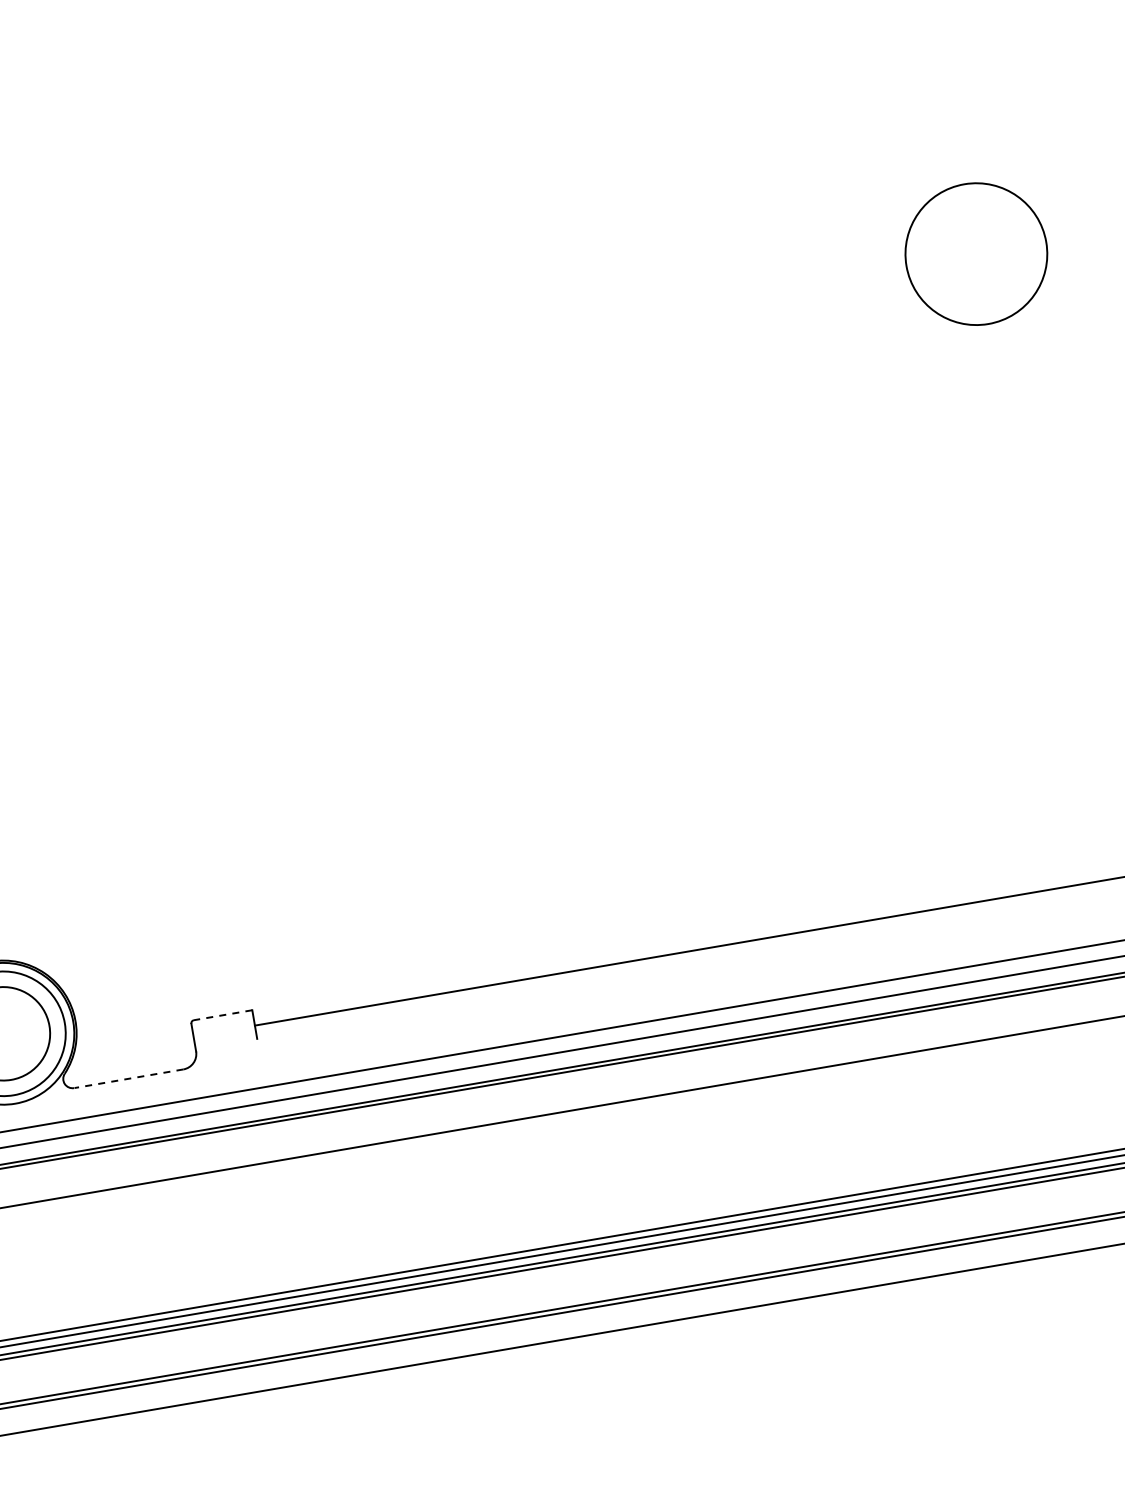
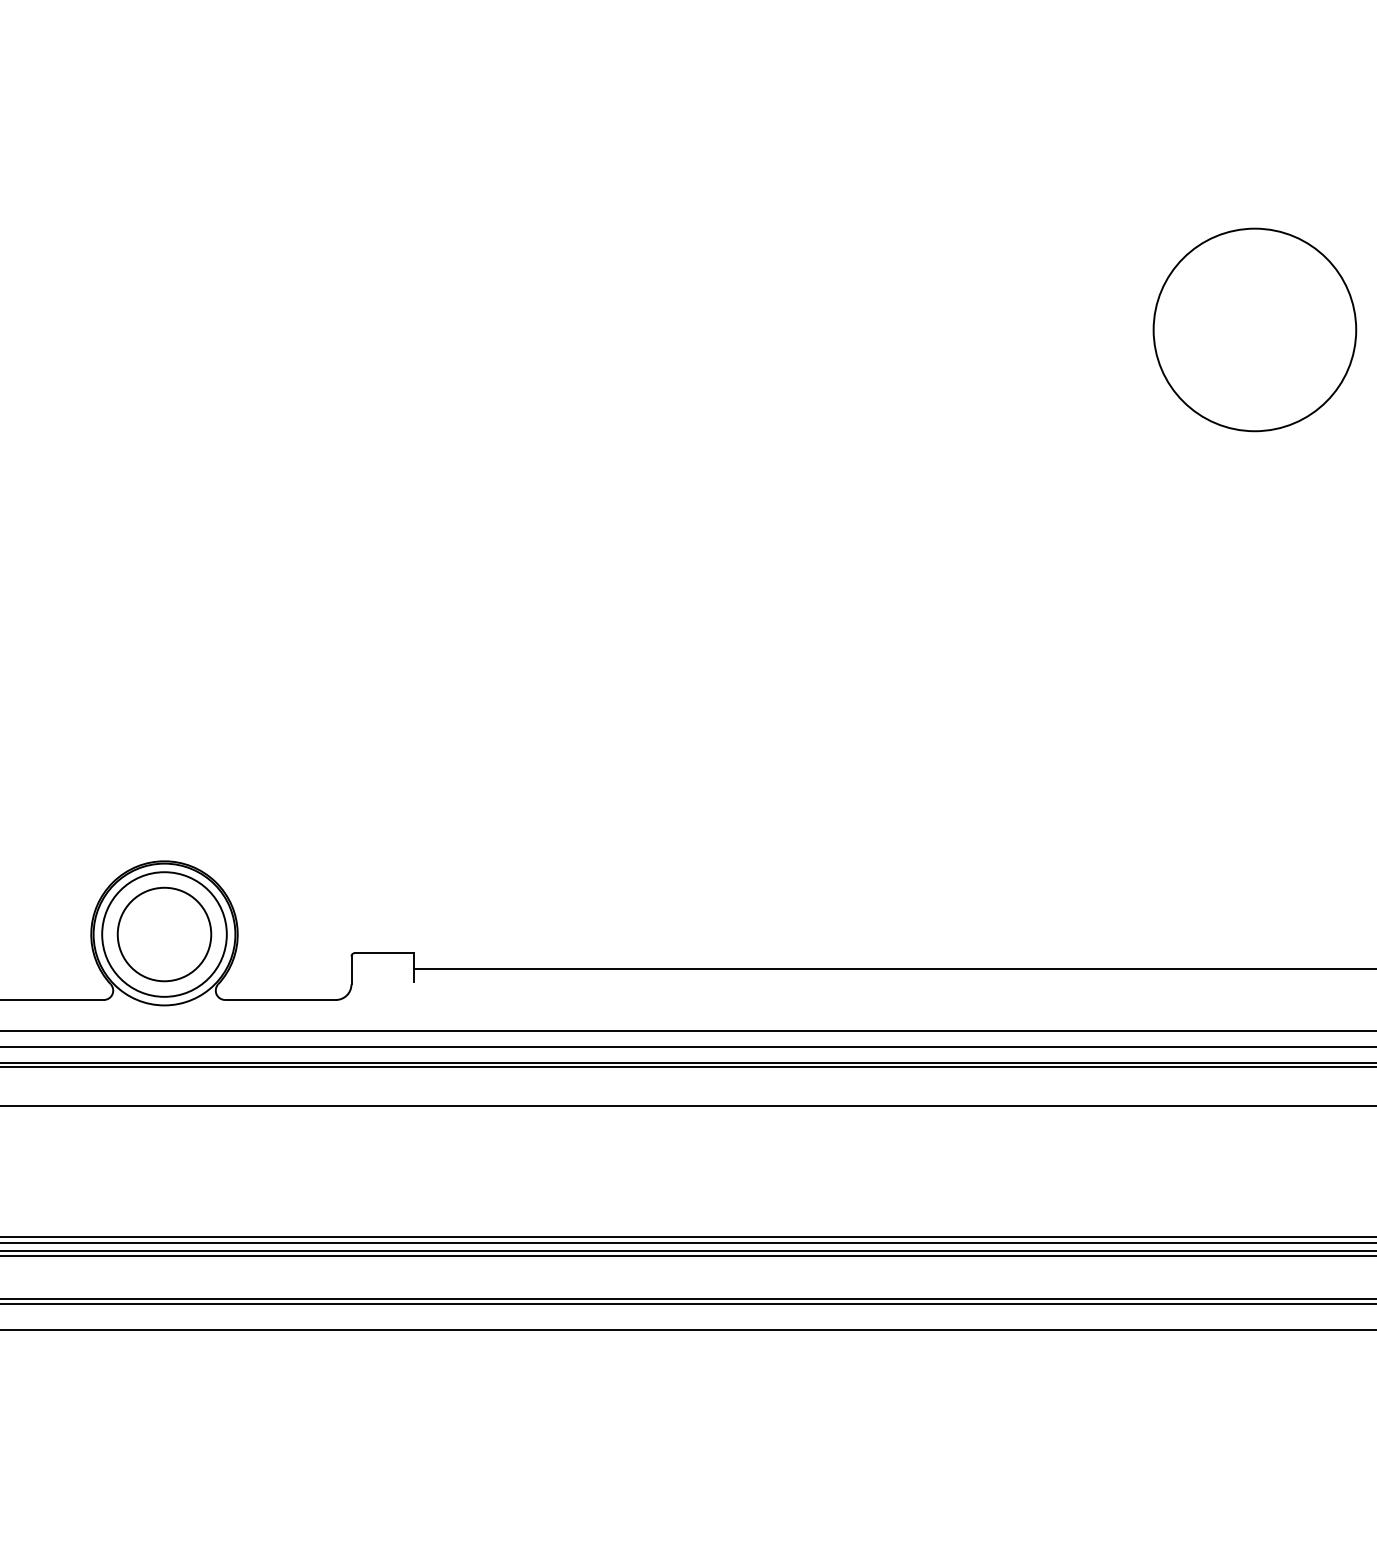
circle: (975, 253) -> (1254, 329), size x1.43
line: (223, 1015) -> (384, 953), dashed -> solid
line: (128, 1078) -> (280, 999), dashed -> solid

